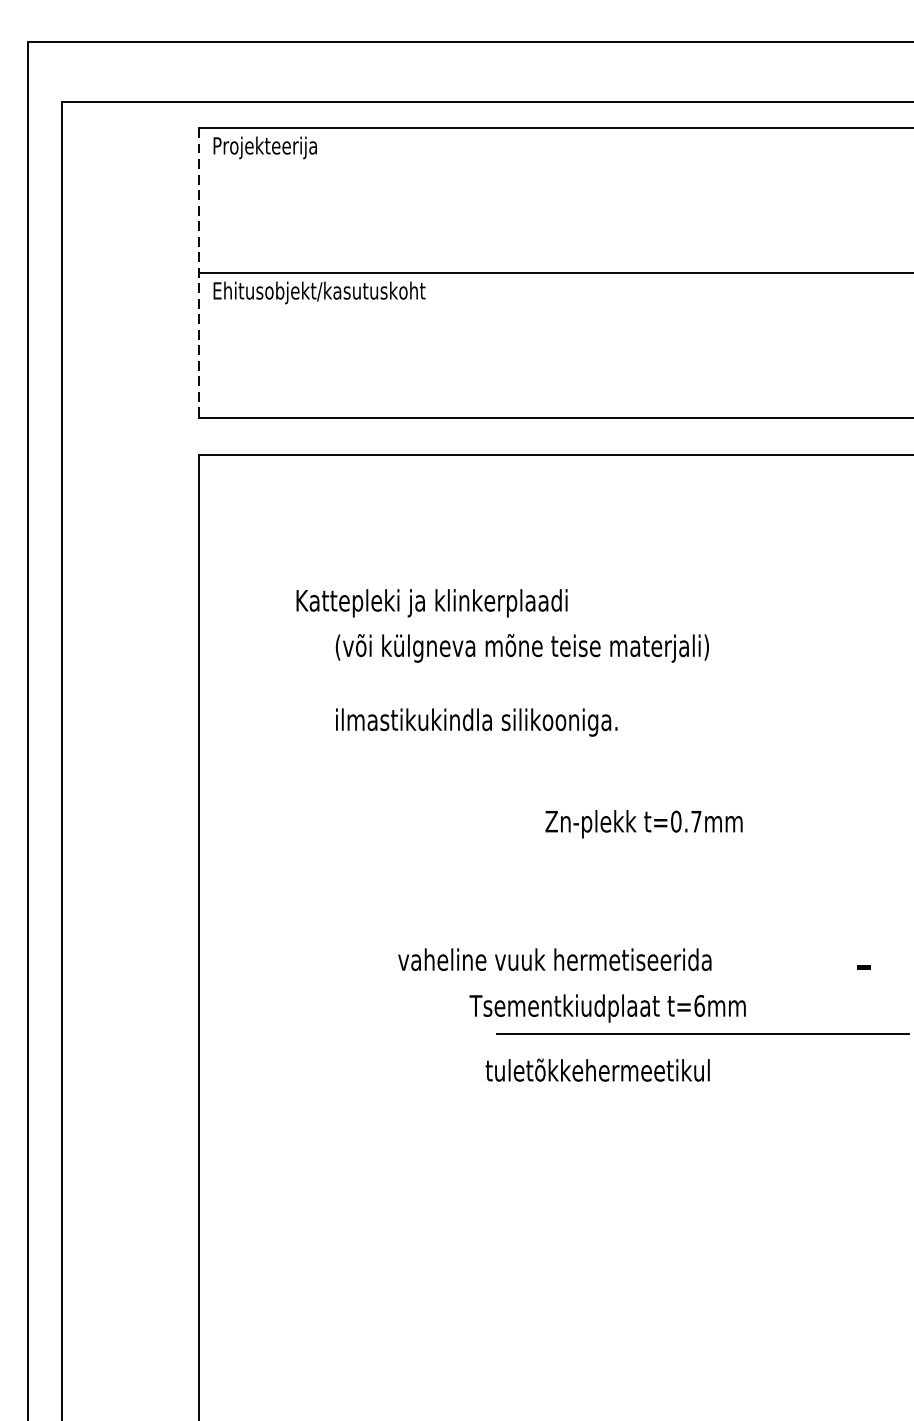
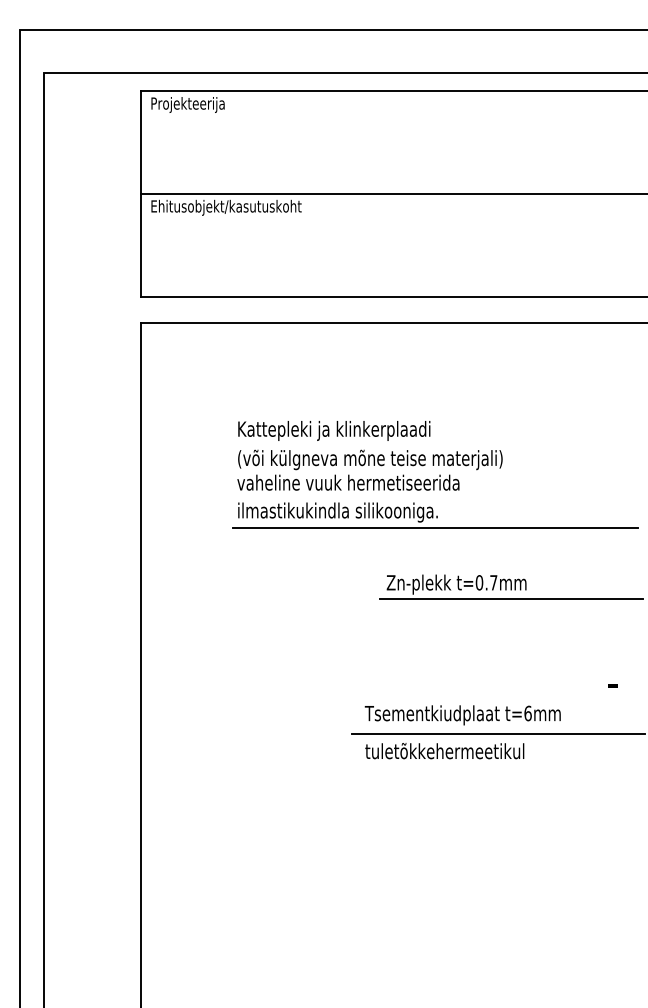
line: (199, 272) -> (141, 193), dashed -> solid
text: (432, 602) -> (334, 430), moved
line: (614, 745) -> (435, 528), added
line: (721, 843) -> (511, 598), added
text: (555, 959) -> (348, 482), moved
text: (607, 1008) -> (462, 715), moved
text: (597, 1070) -> (444, 751), moved

